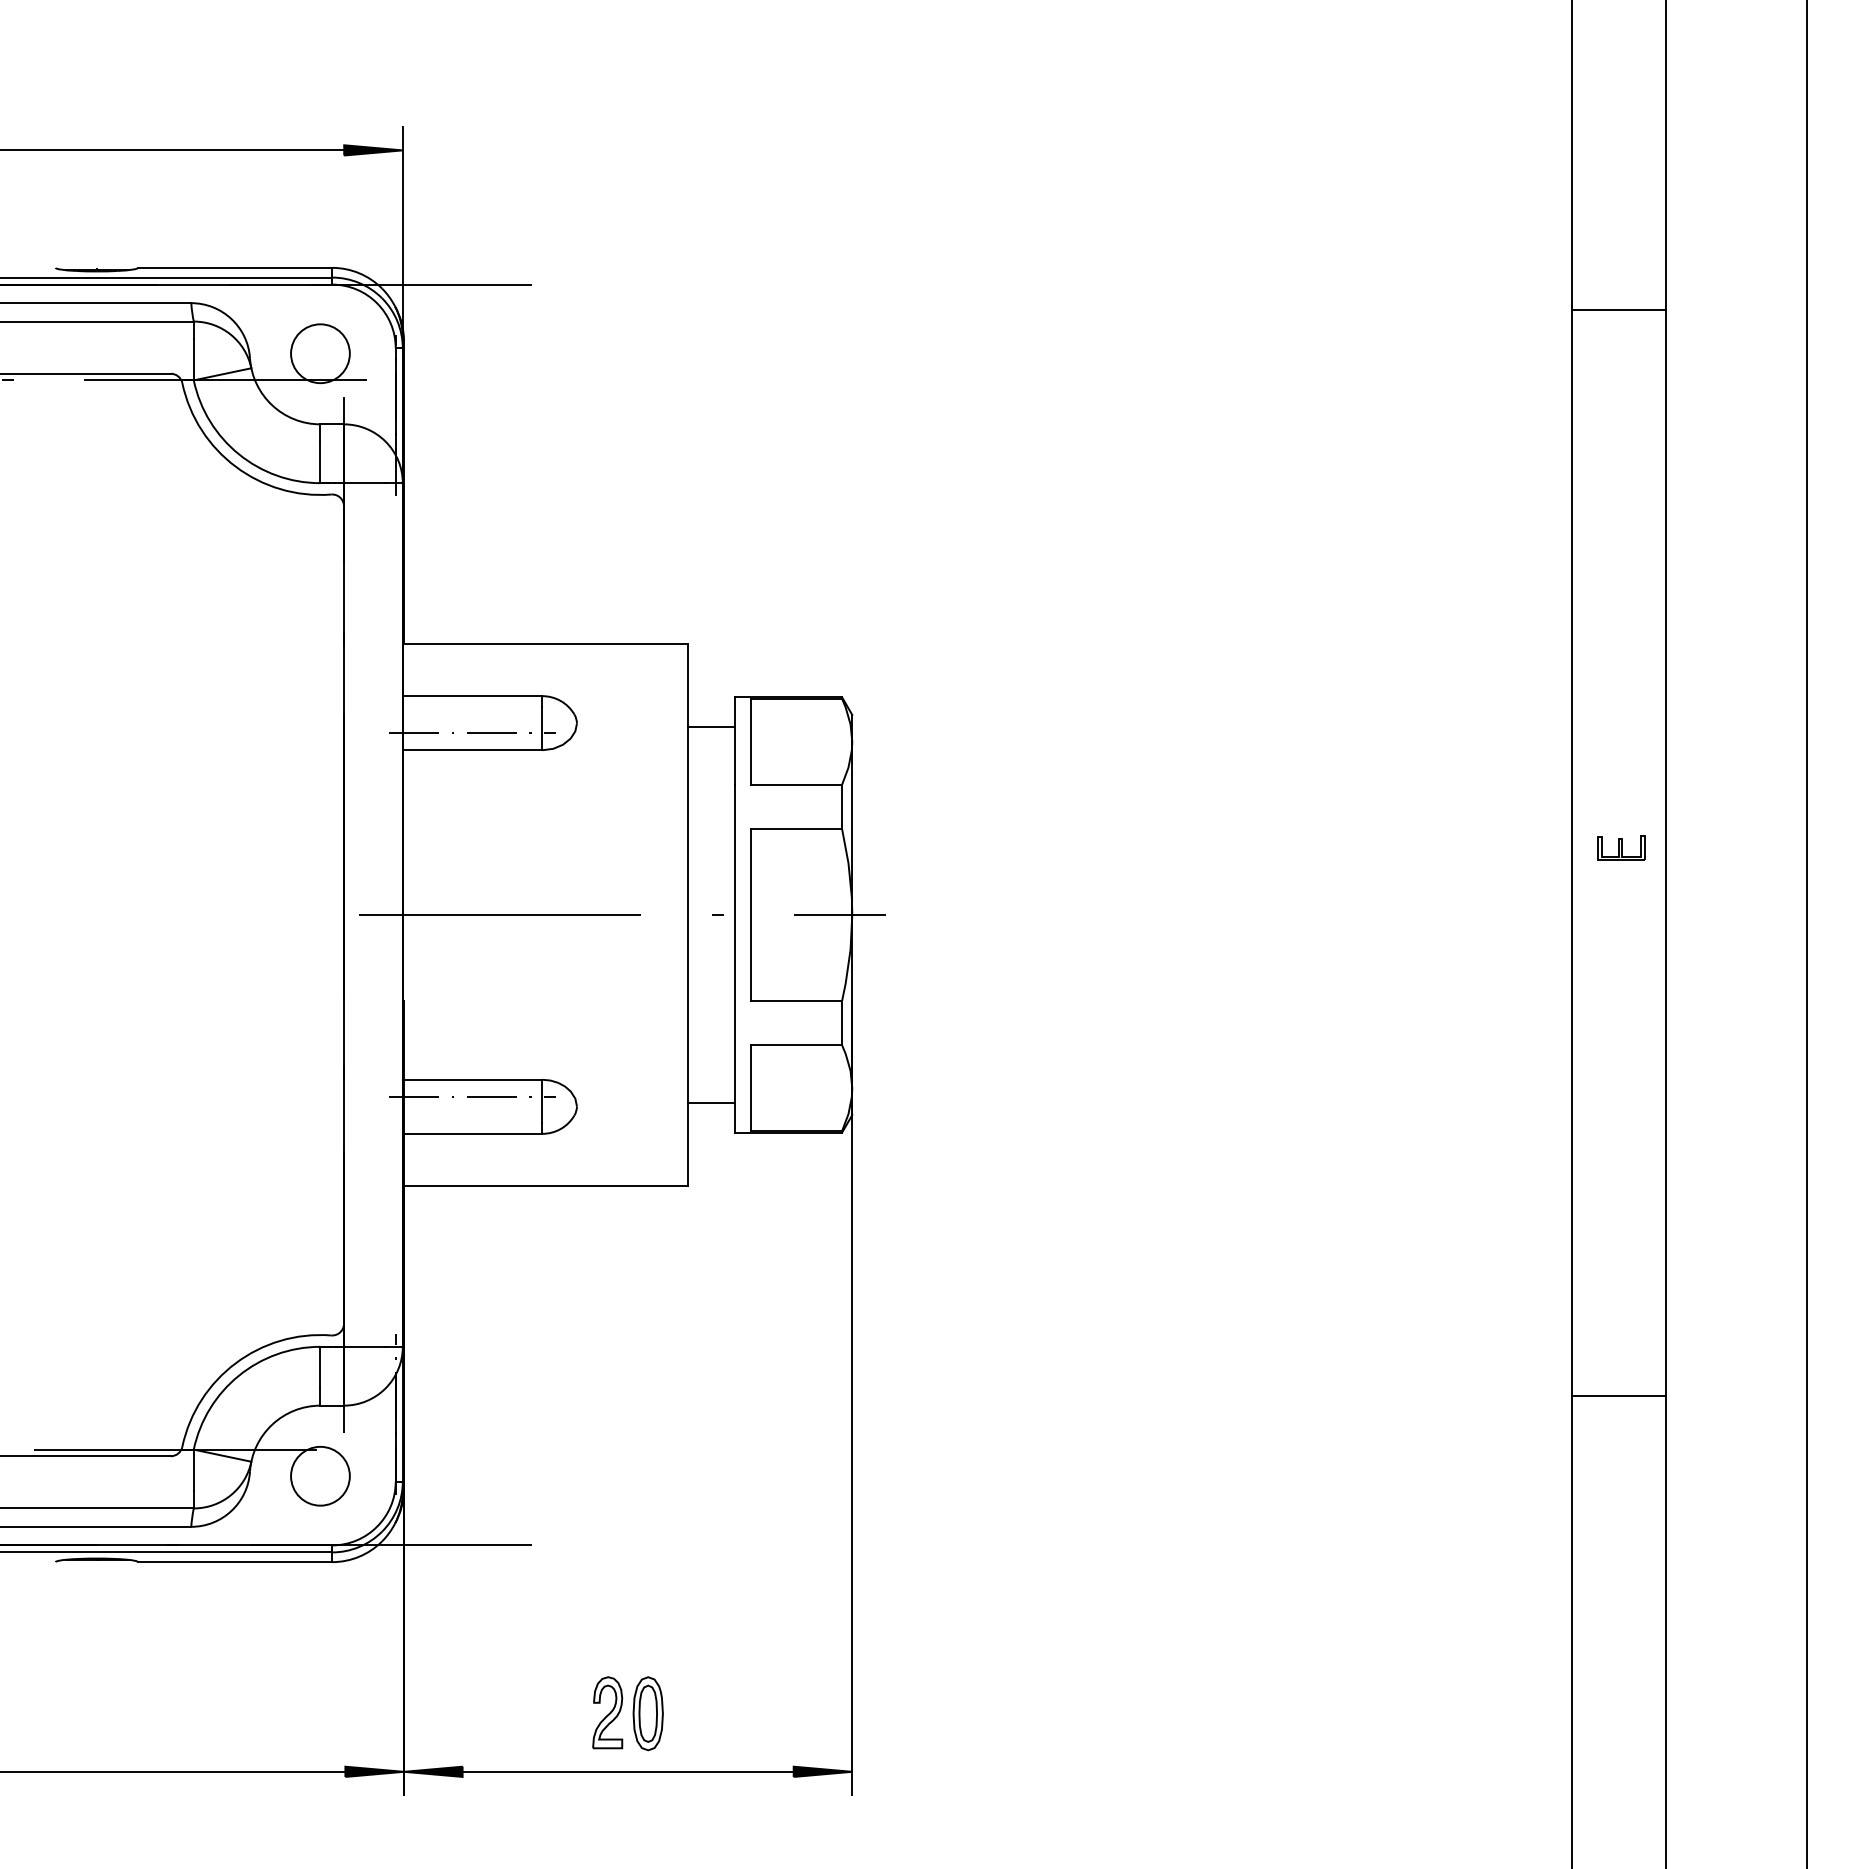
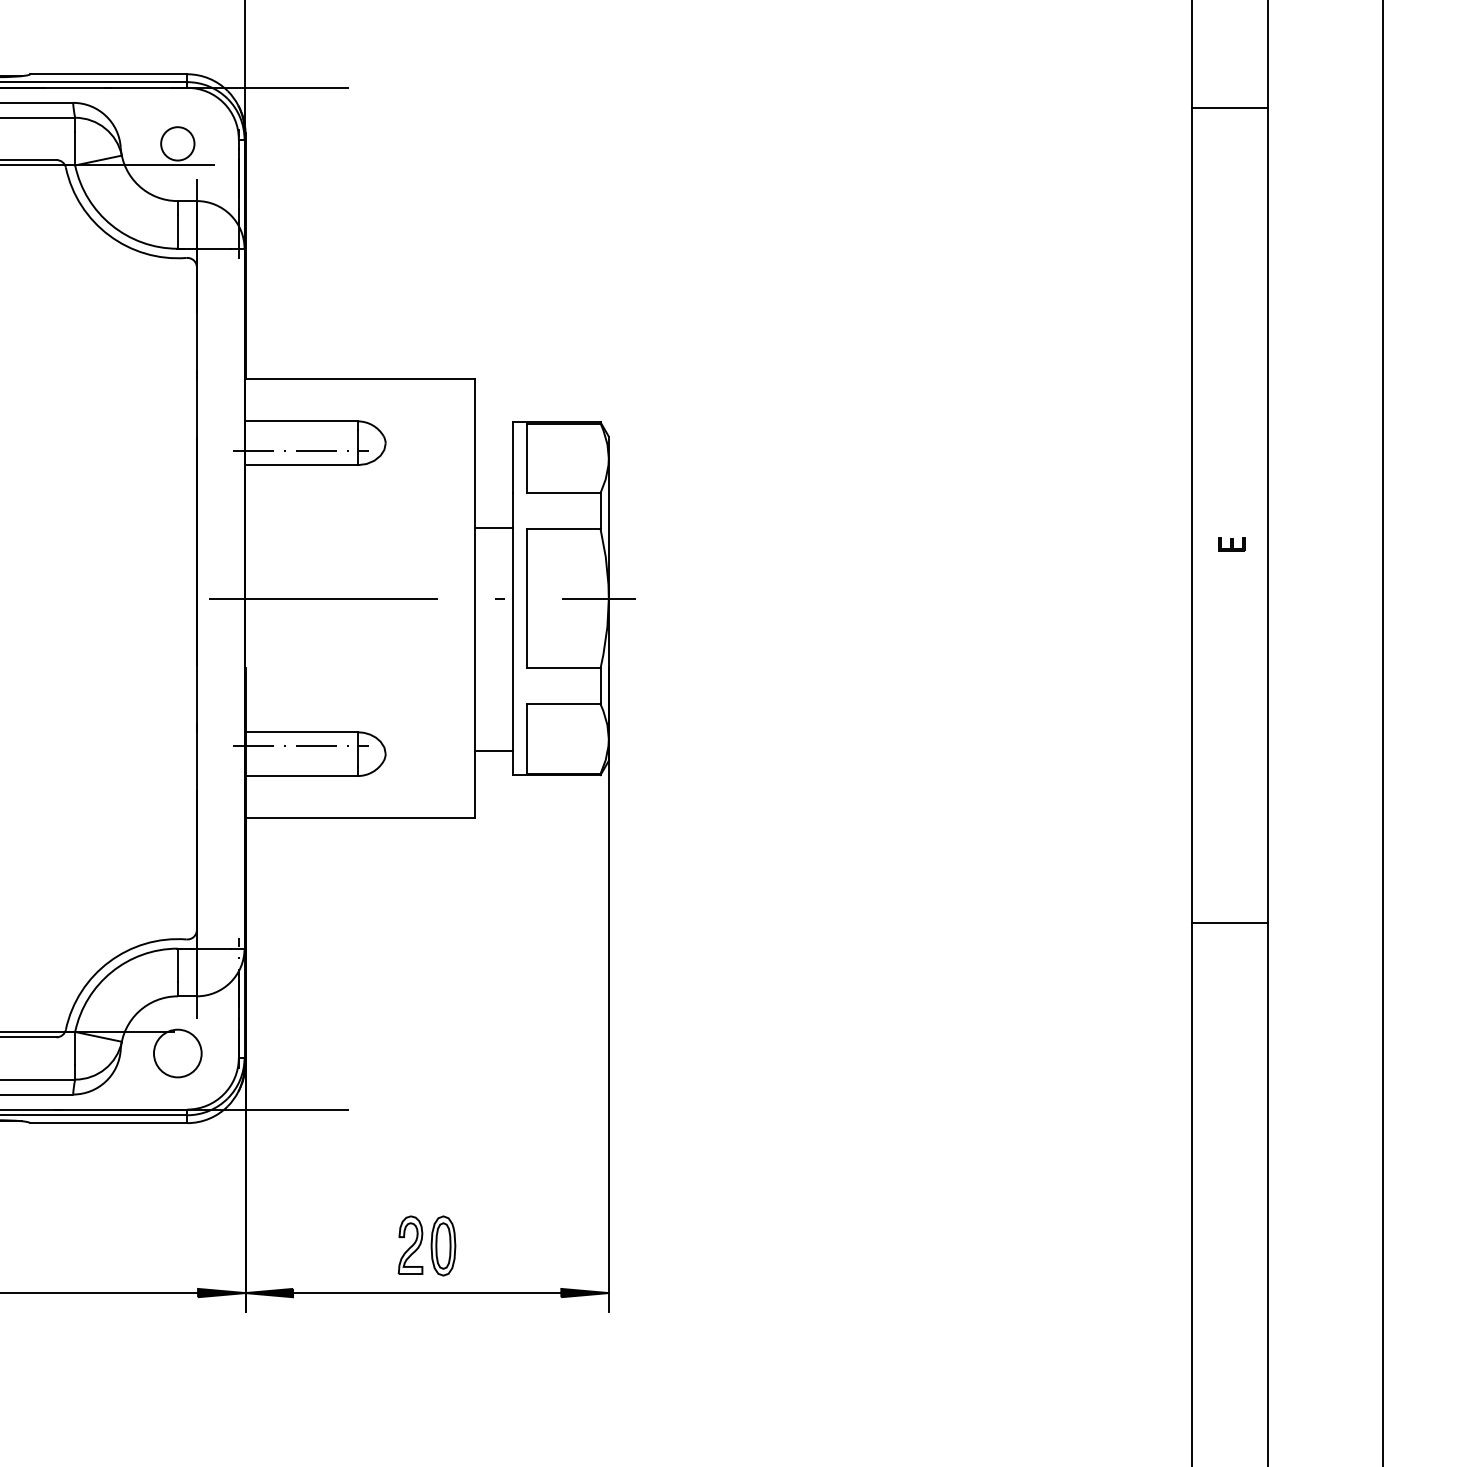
circle: (320, 353) -> (177, 143), size x0.7
line: (710, 726) -> (493, 527), moved
part: (1621, 847) -> (1232, 544), size x0.7
line: (1618, 1395) -> (1229, 922), moved

